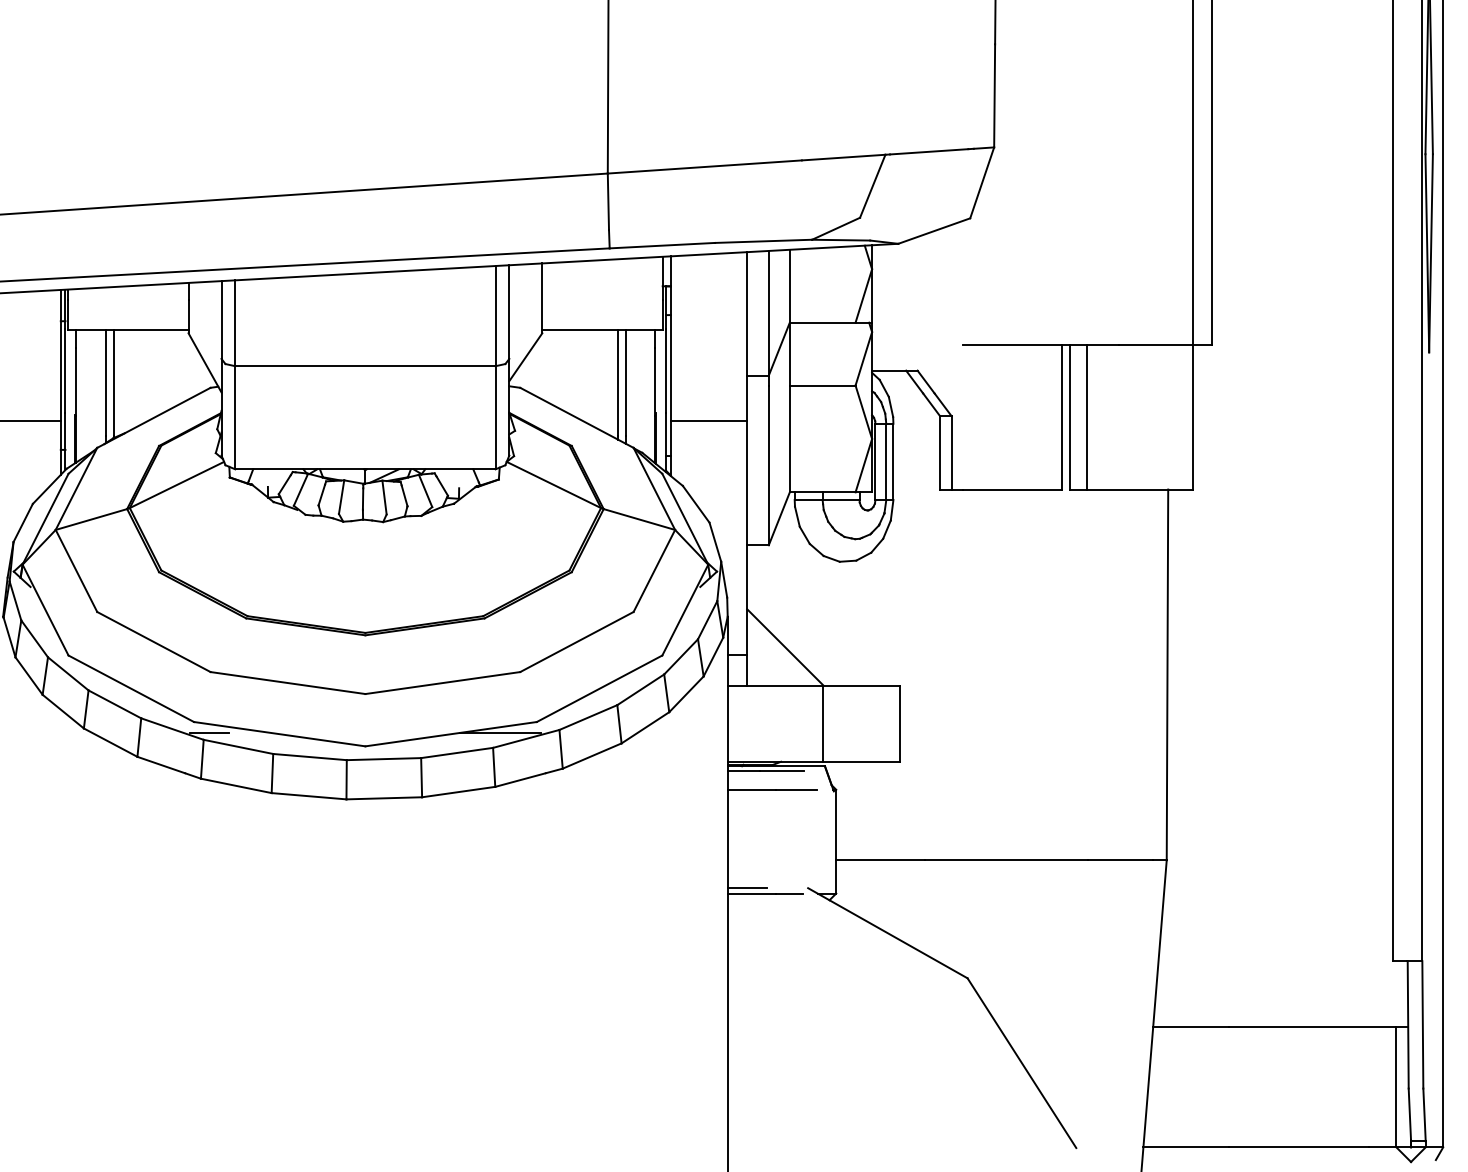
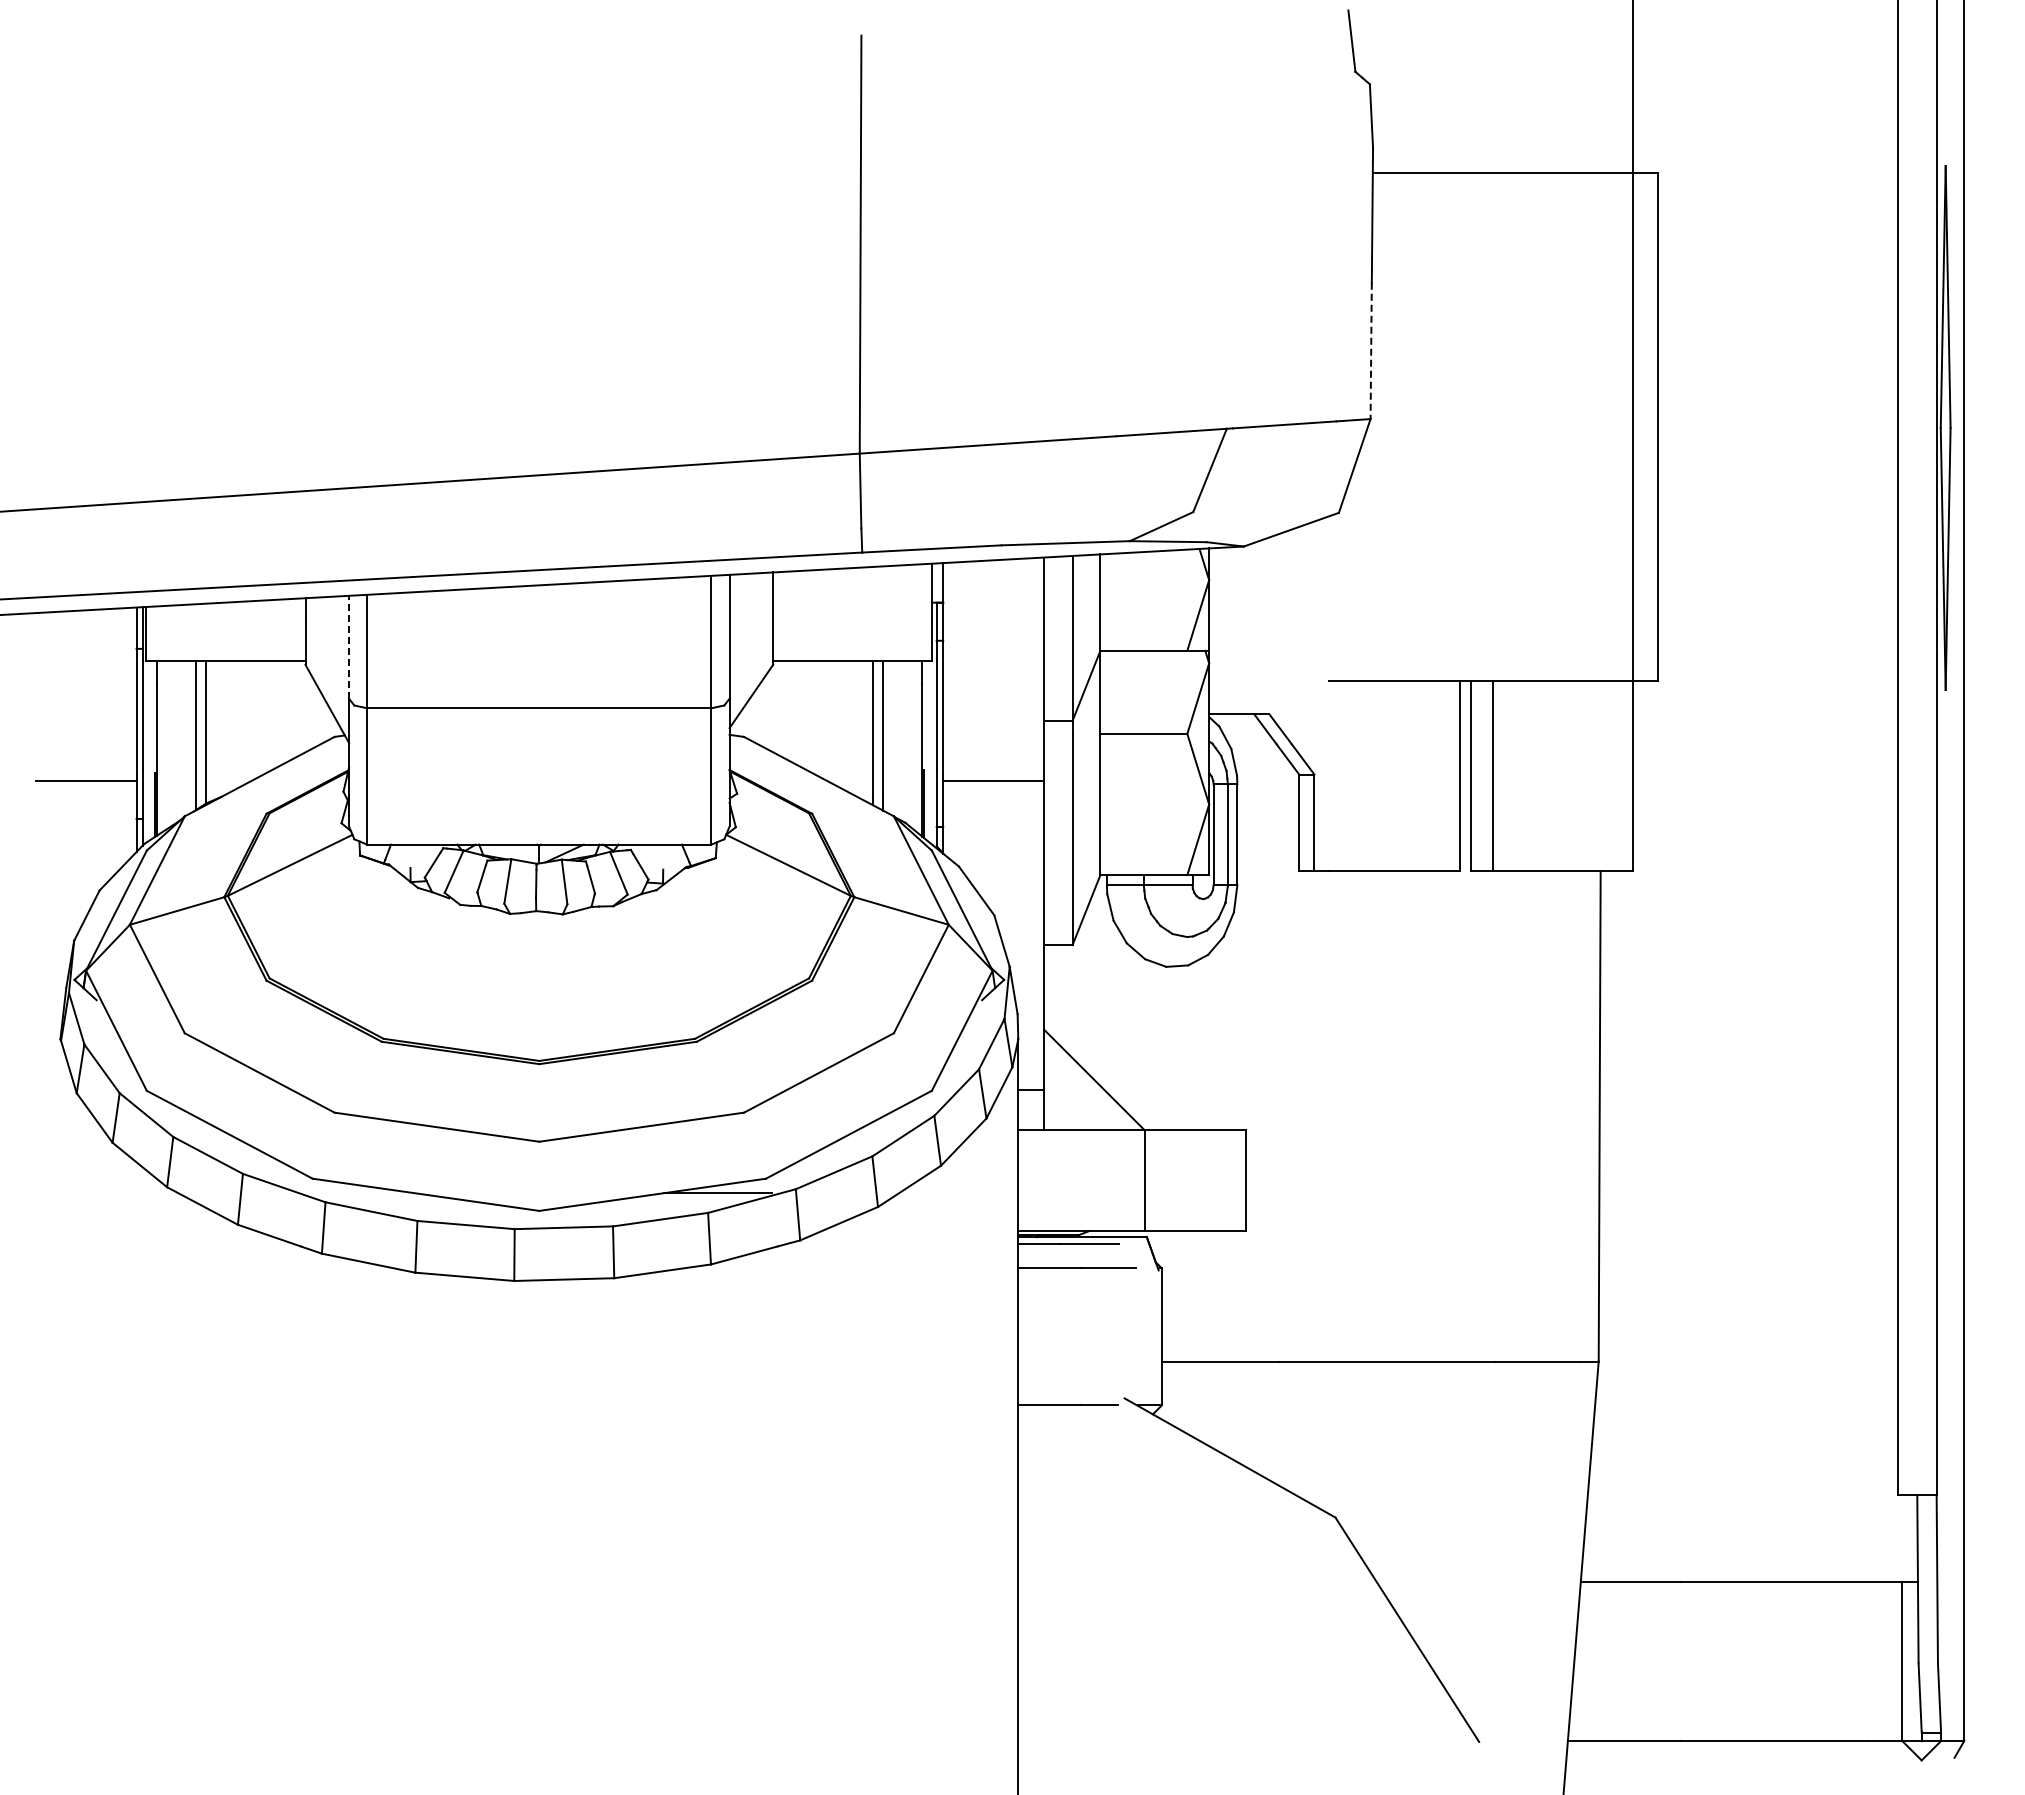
line: (994, 96) -> (1371, 351), solid -> dashed
line: (221, 319) -> (349, 646), solid -> dashed
line: (208, 733) -> (332, 1193), removed
line: (746, 888) -> (1043, 1398), removed

